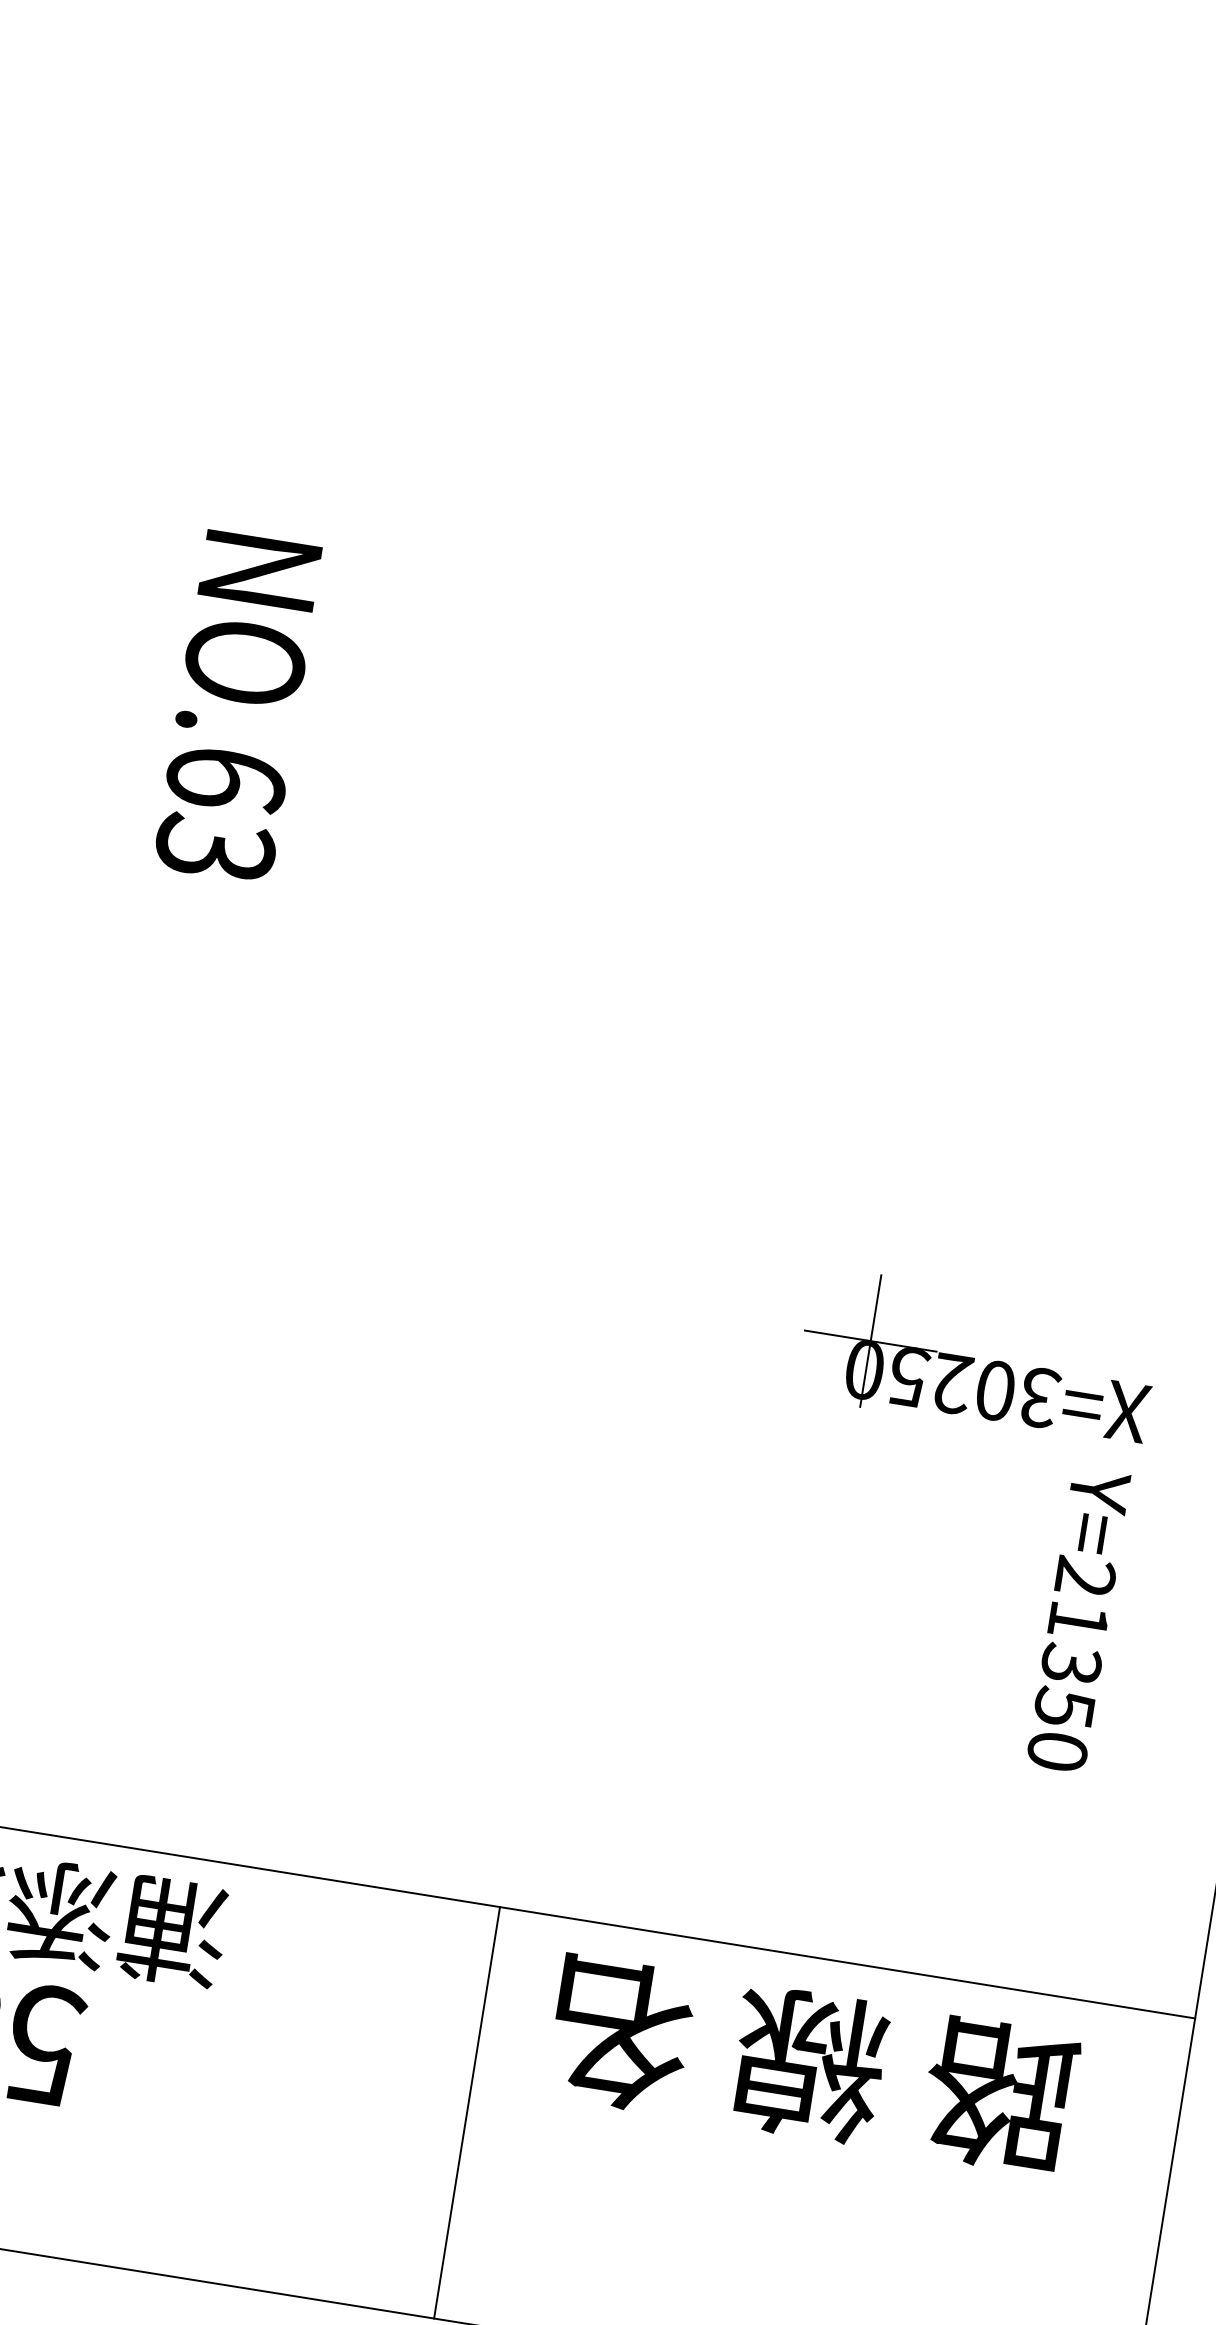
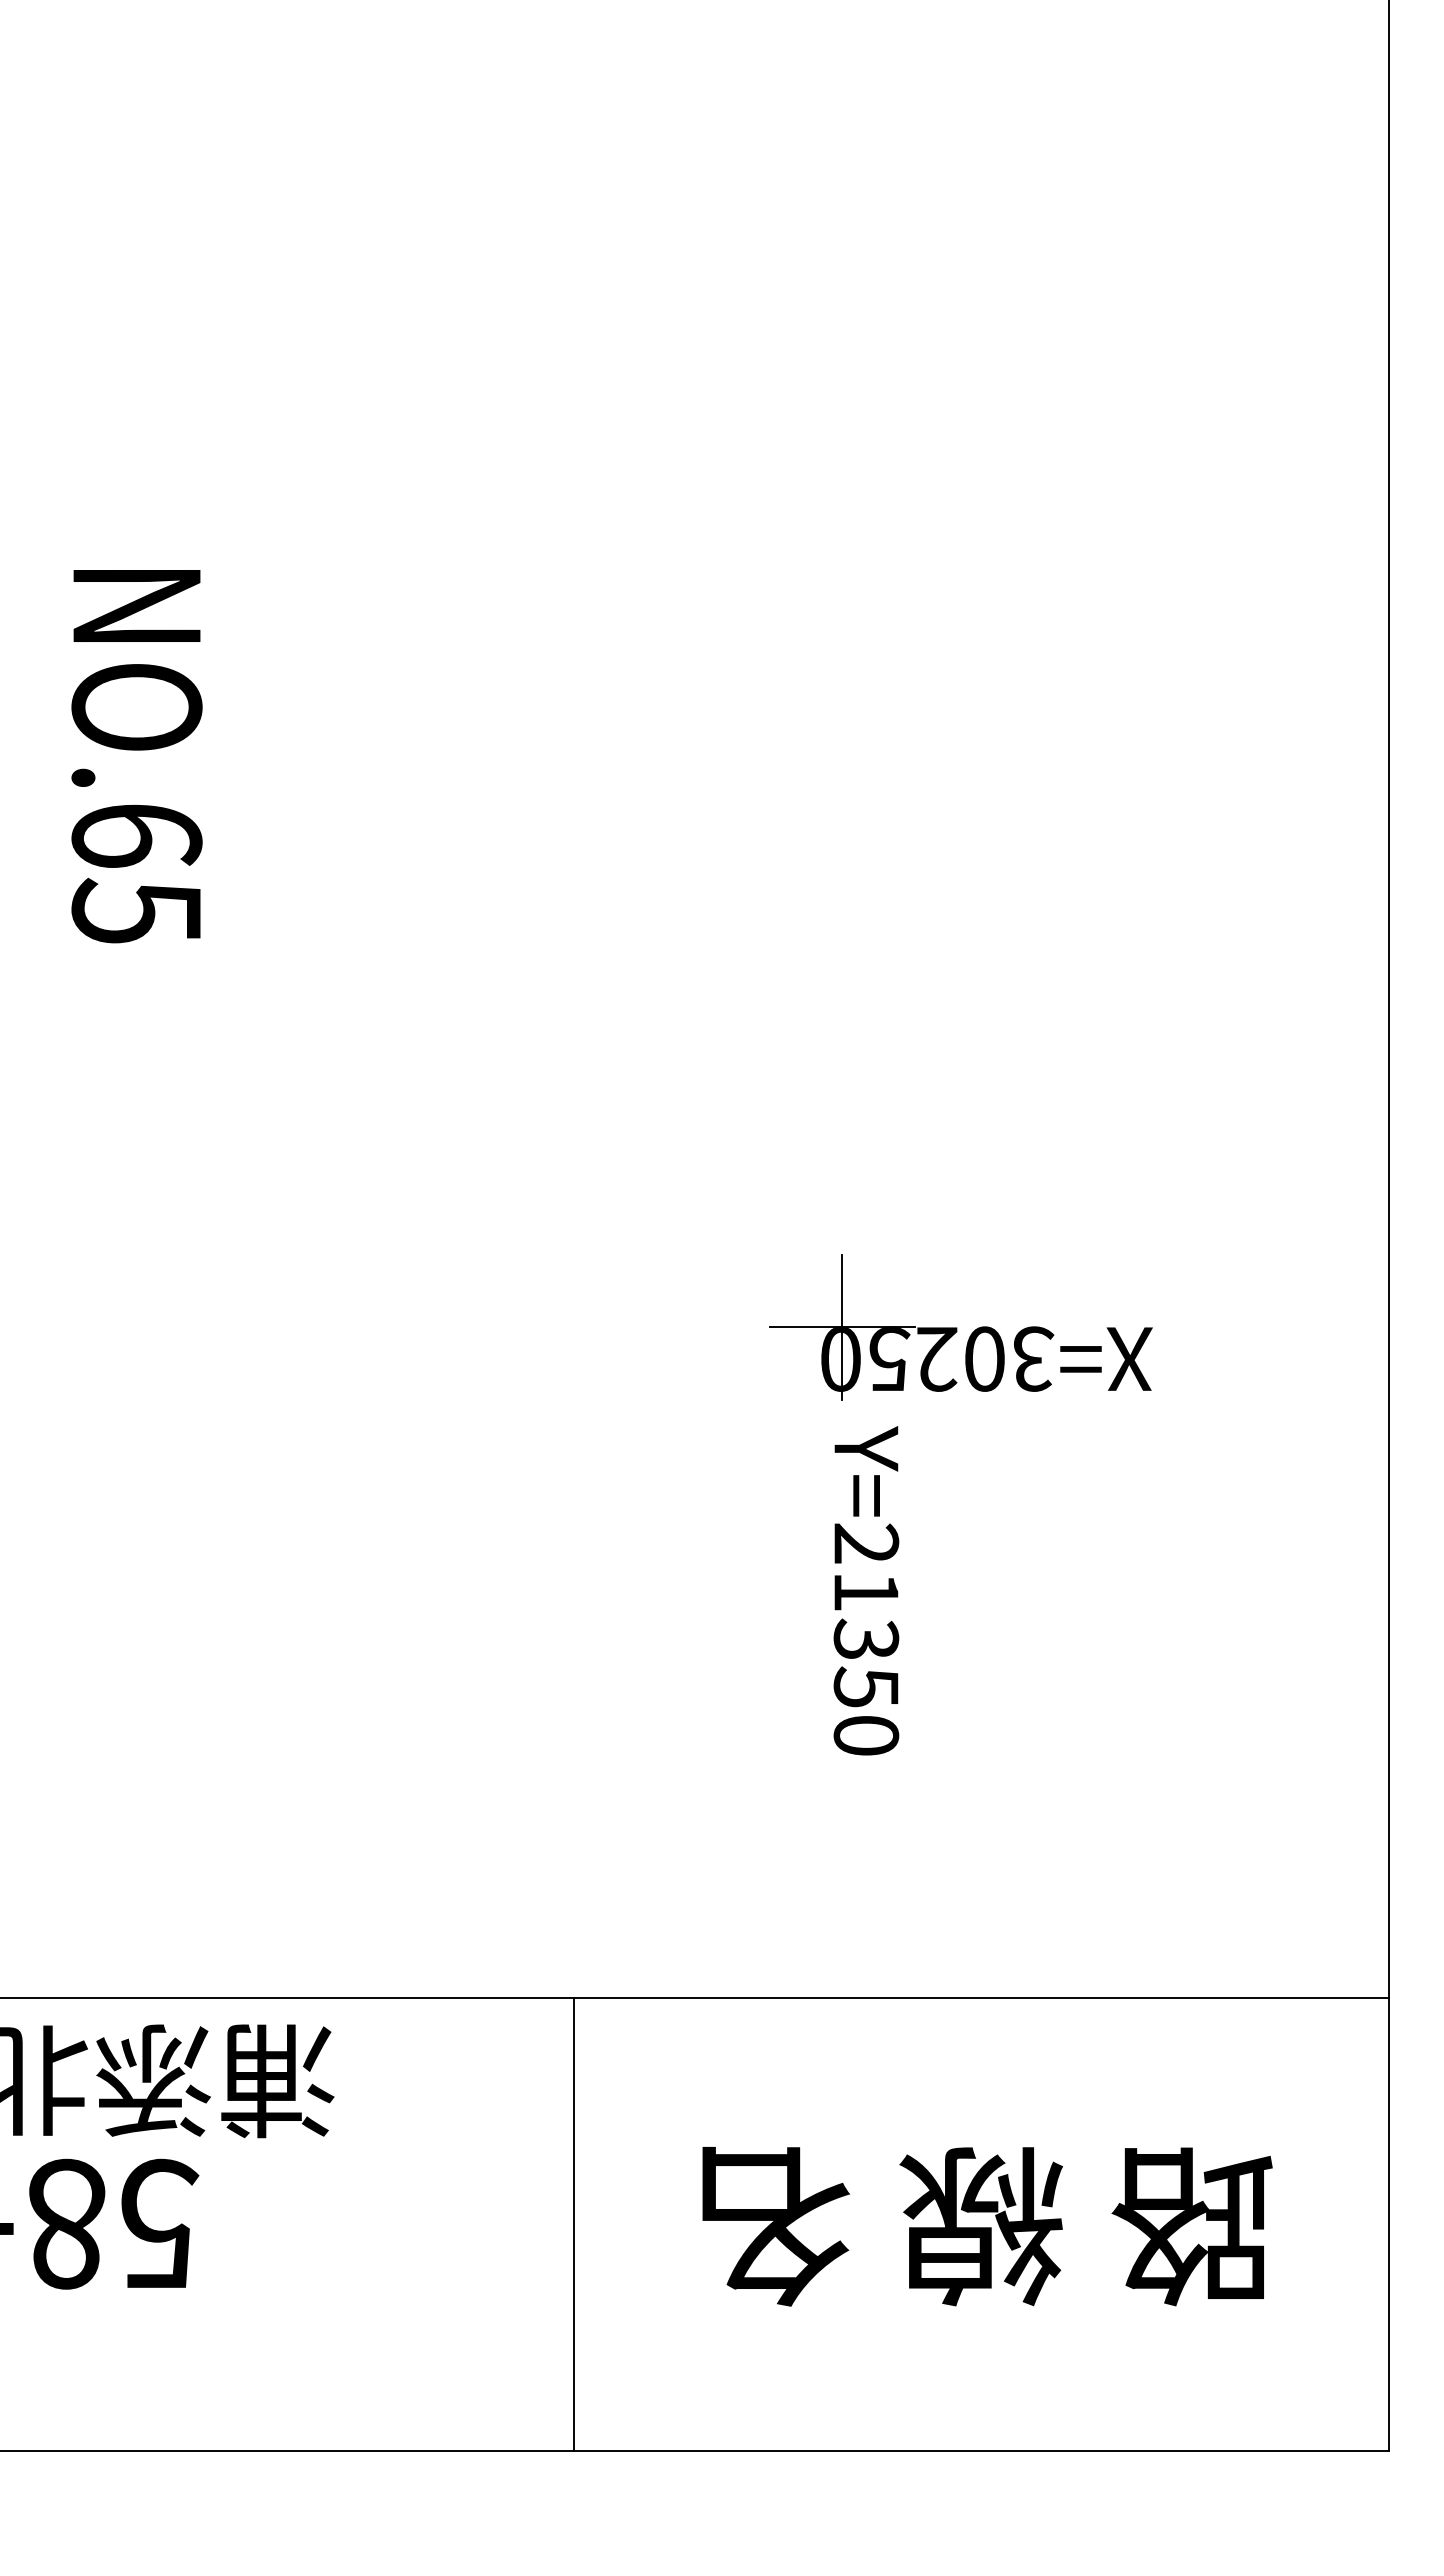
text: (215, 847) -> (136, 910), NO.63 -> NO.65
part: (978, 1358) -> (960, 1327), moved
text: (1078, 1619) -> (866, 1590), moved
text: (813, 2065) -> (987, 2226), moved
line: (466, 2112) -> (573, 2224), moved

